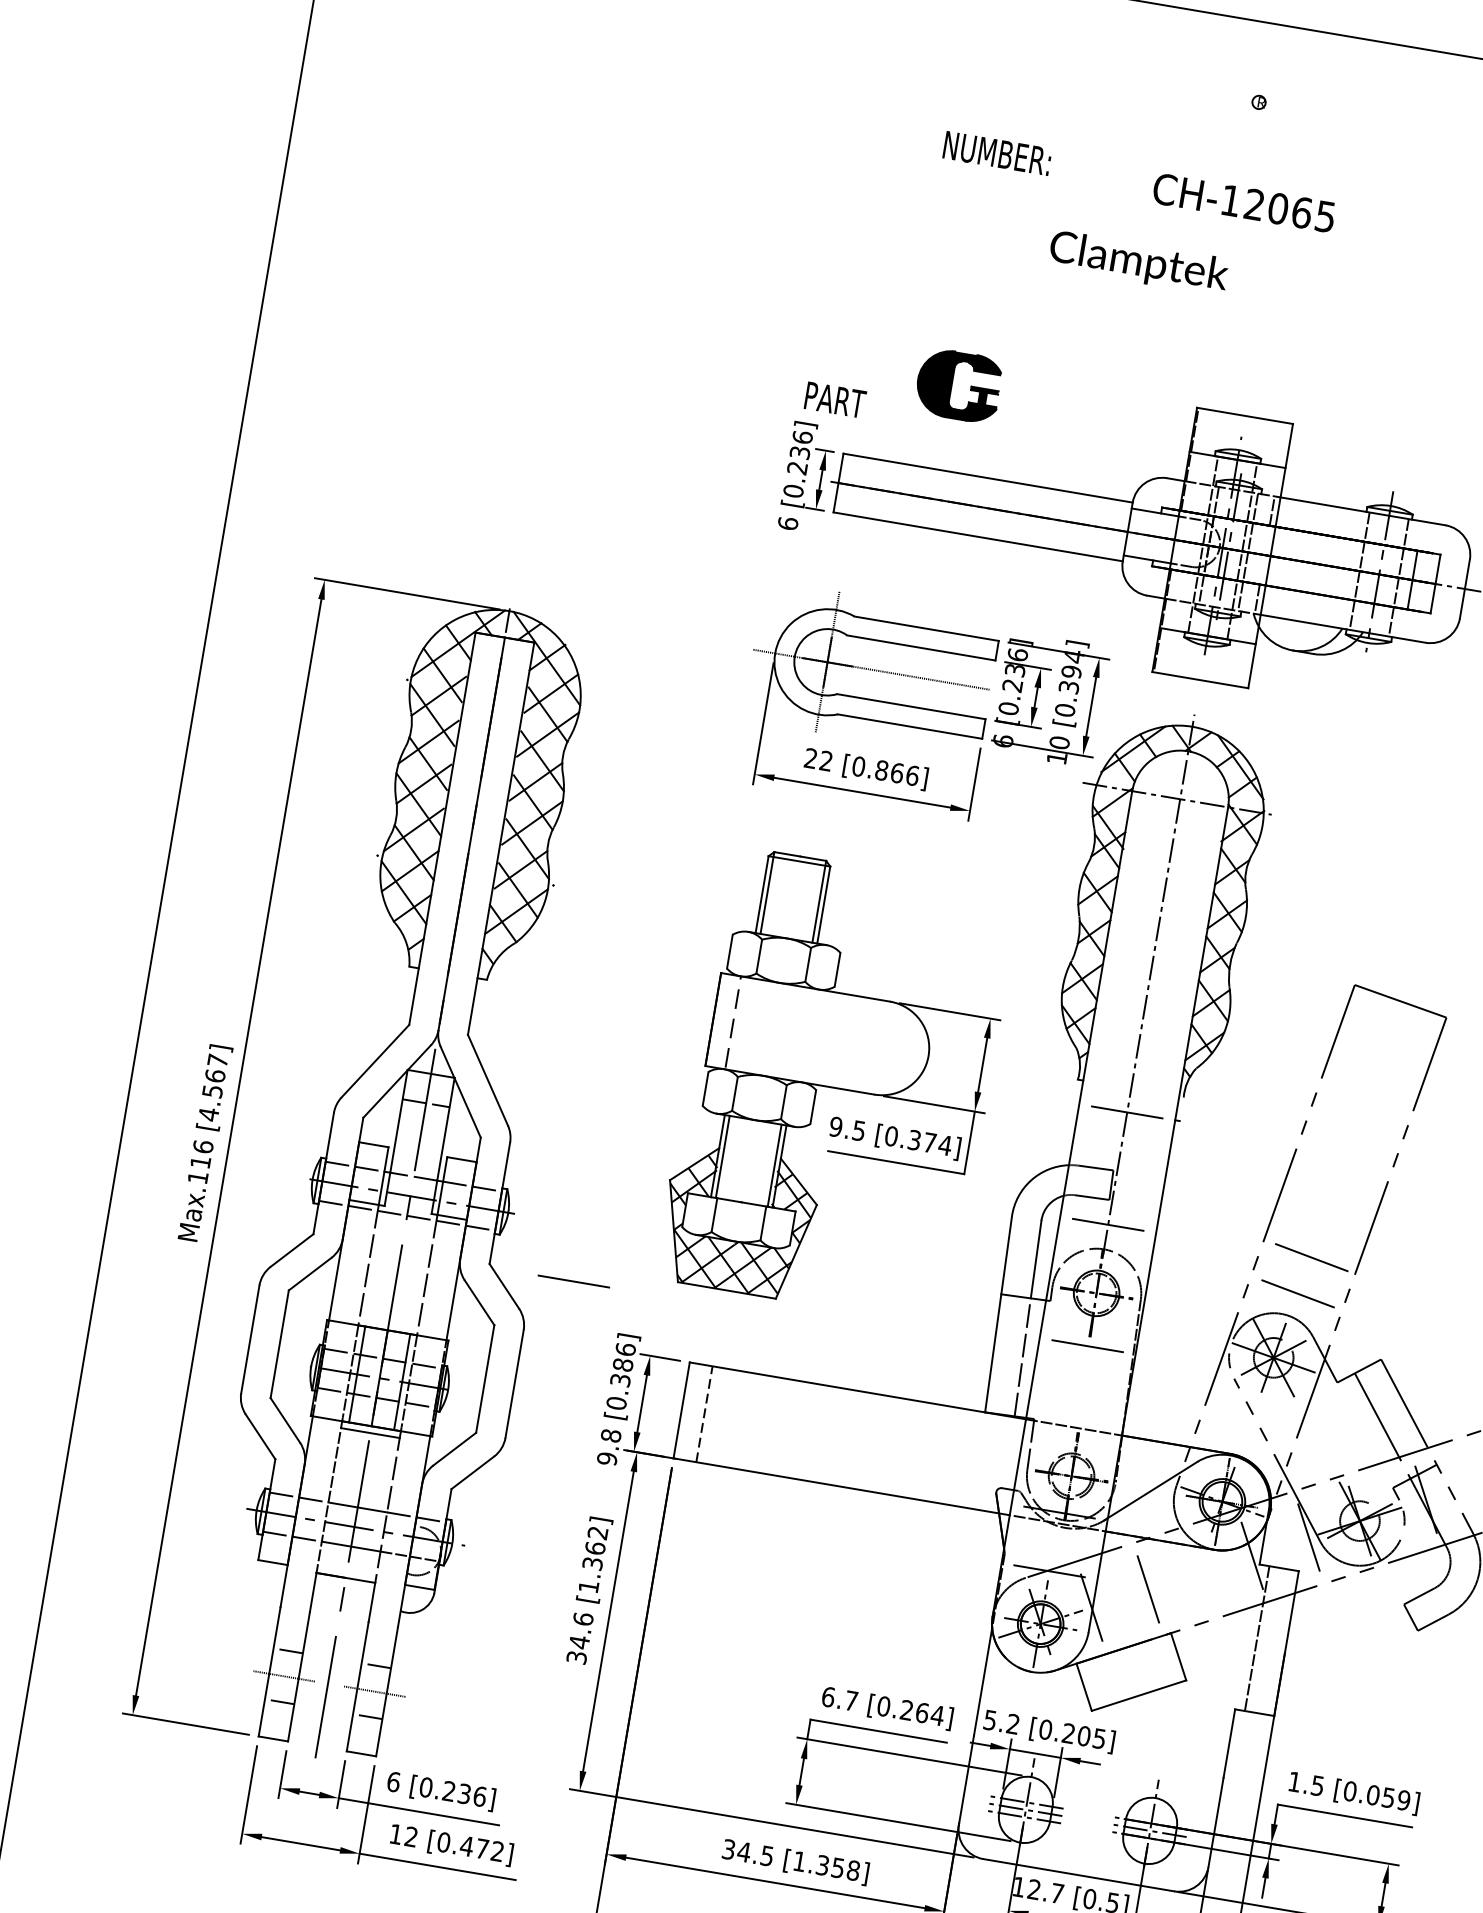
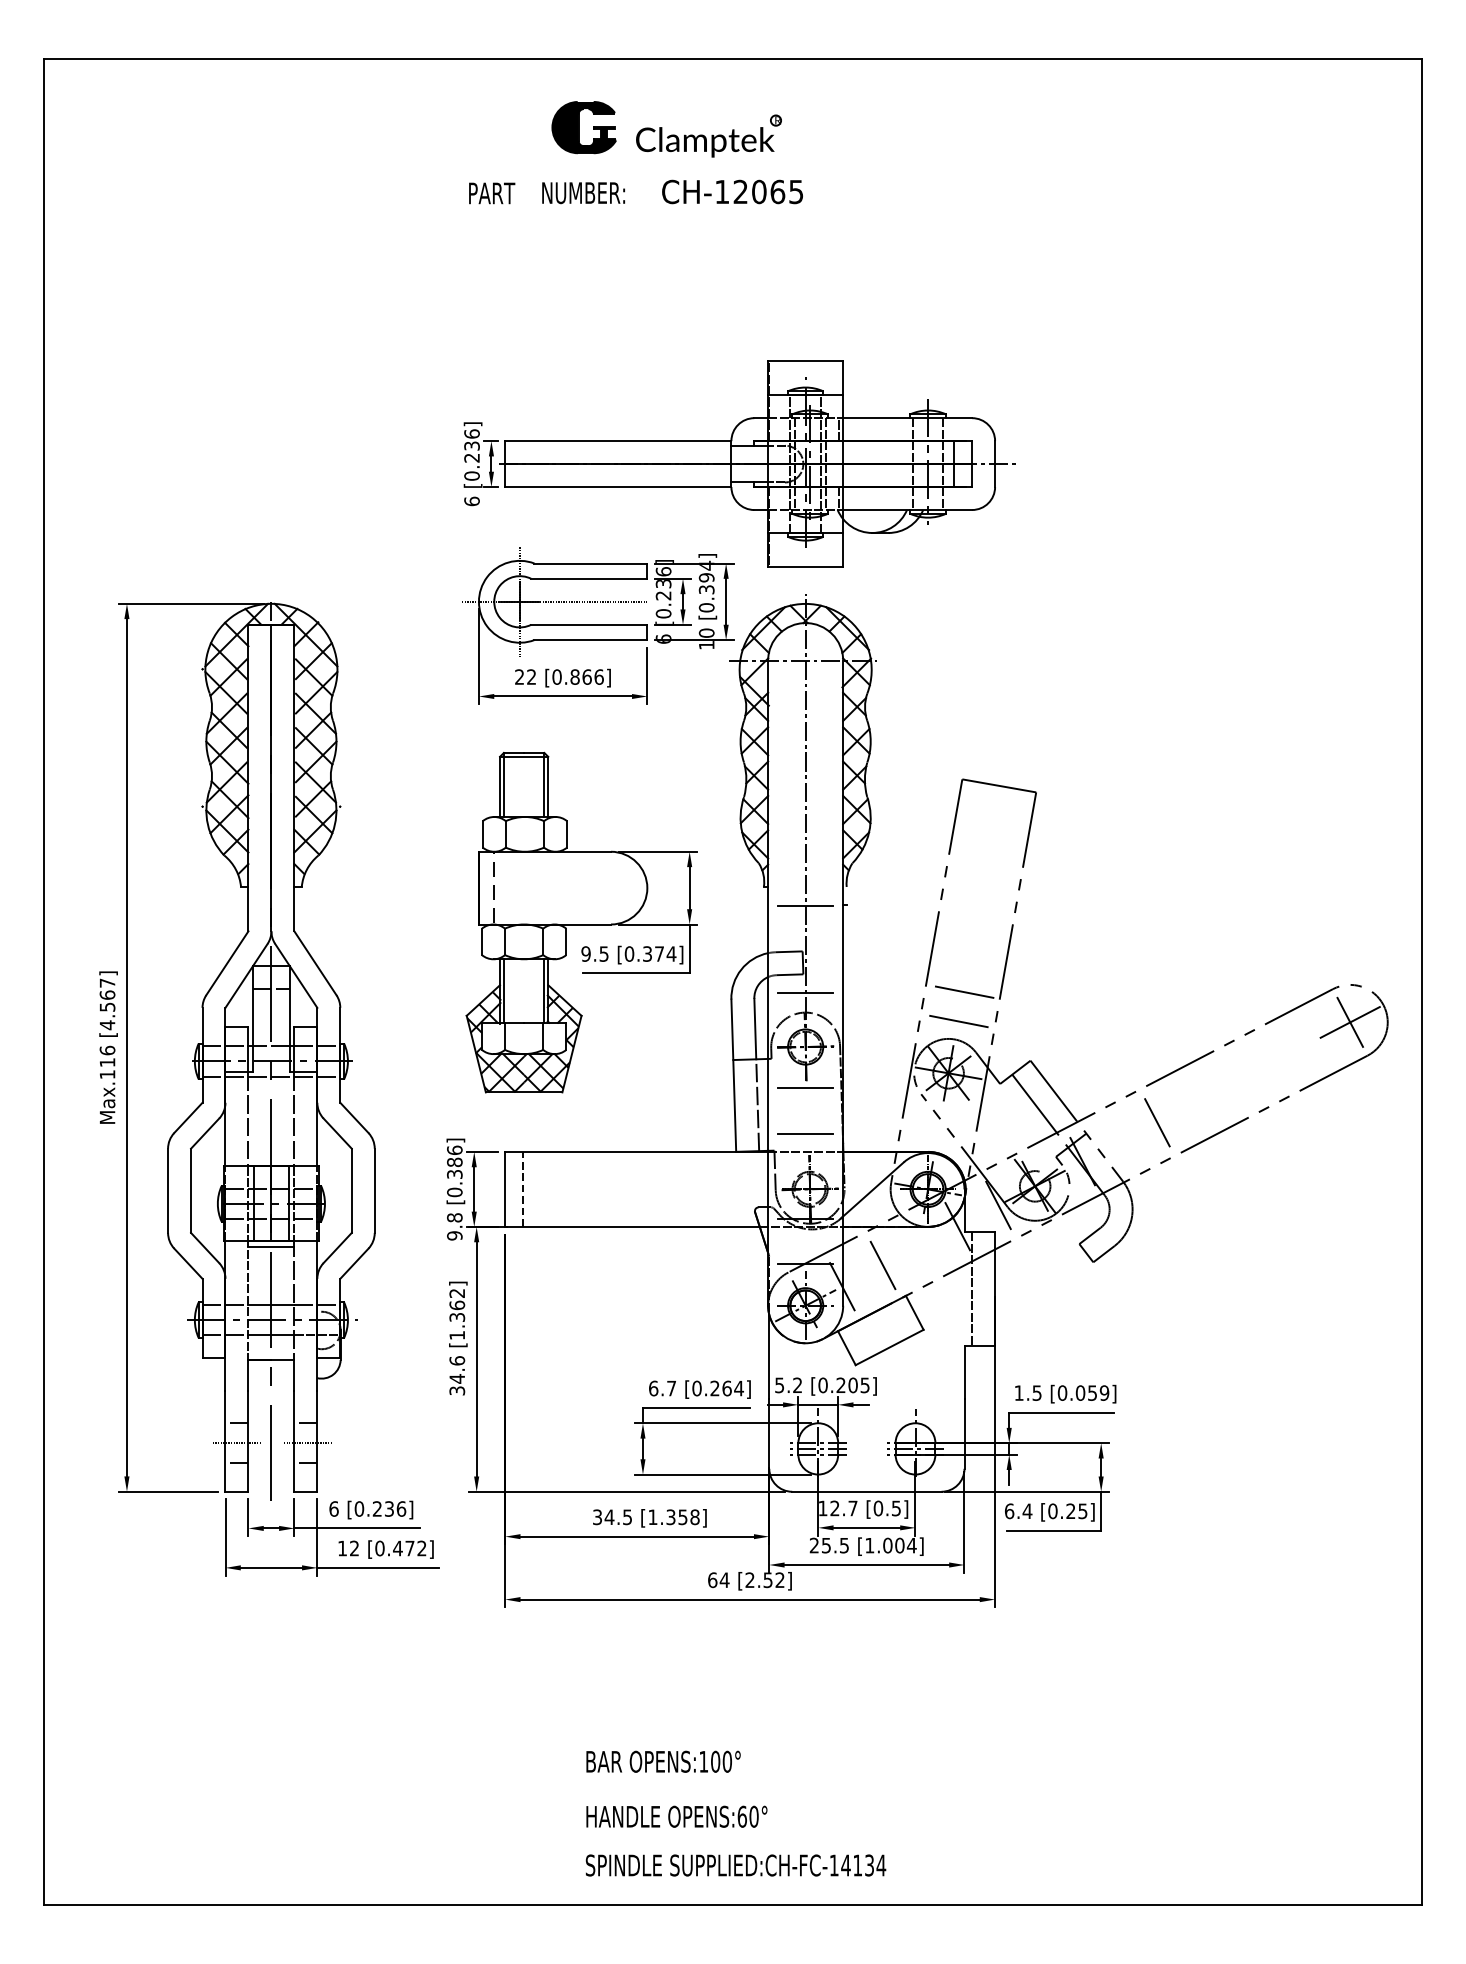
text: (1244, 202) -> (732, 191), moved
text: (1139, 263) -> (705, 142), moved
part: (958, 385) -> (583, 127), moved
text: (835, 400) -> (492, 193), moved
line: (573, 1280) -> (805, 1133), moved

